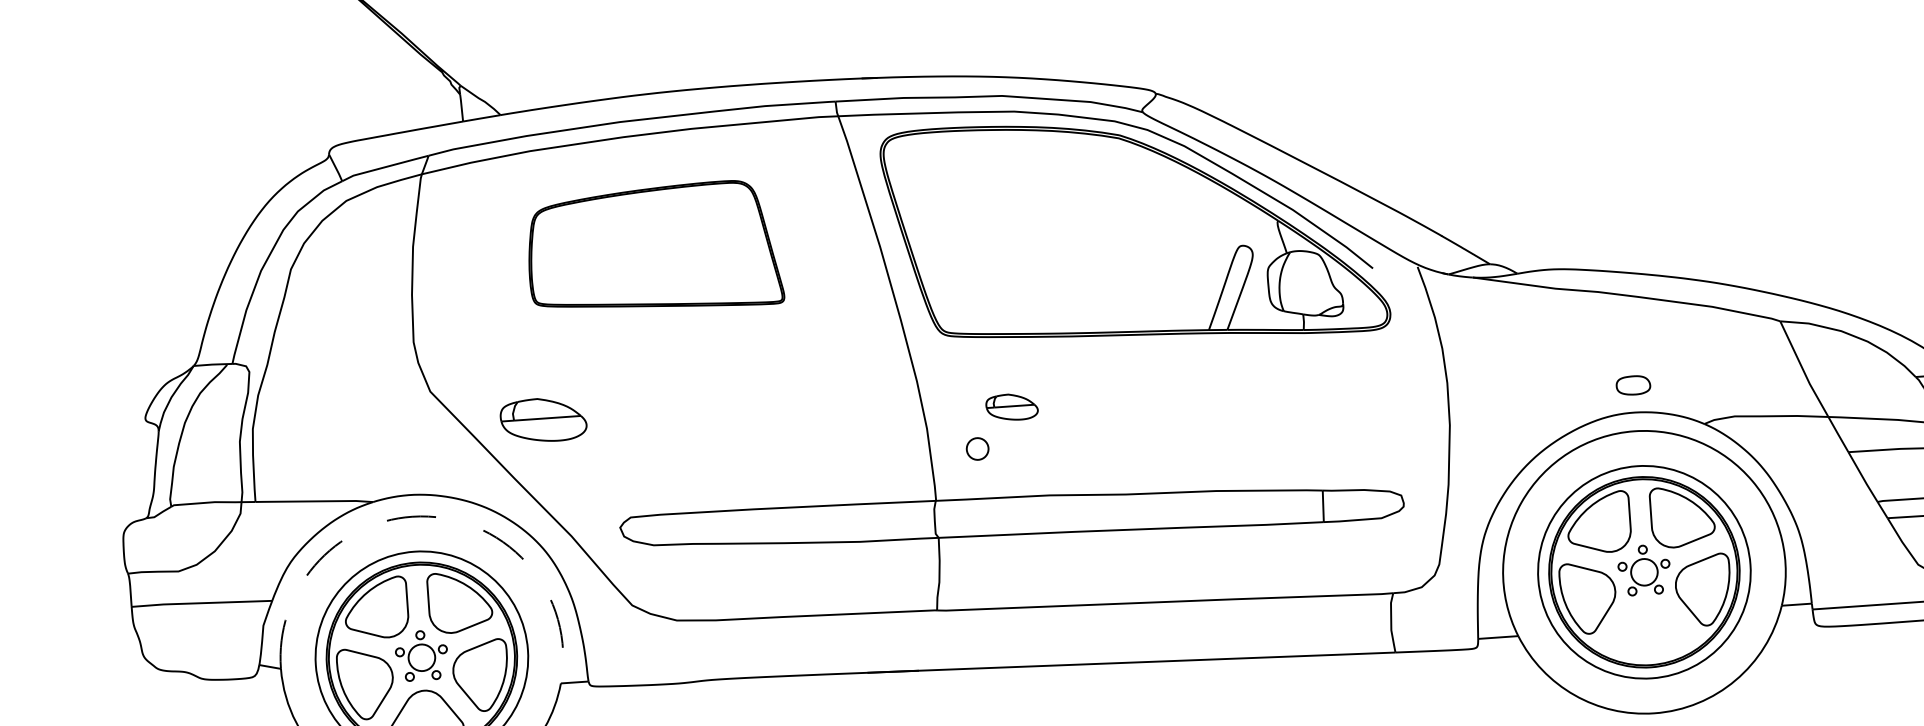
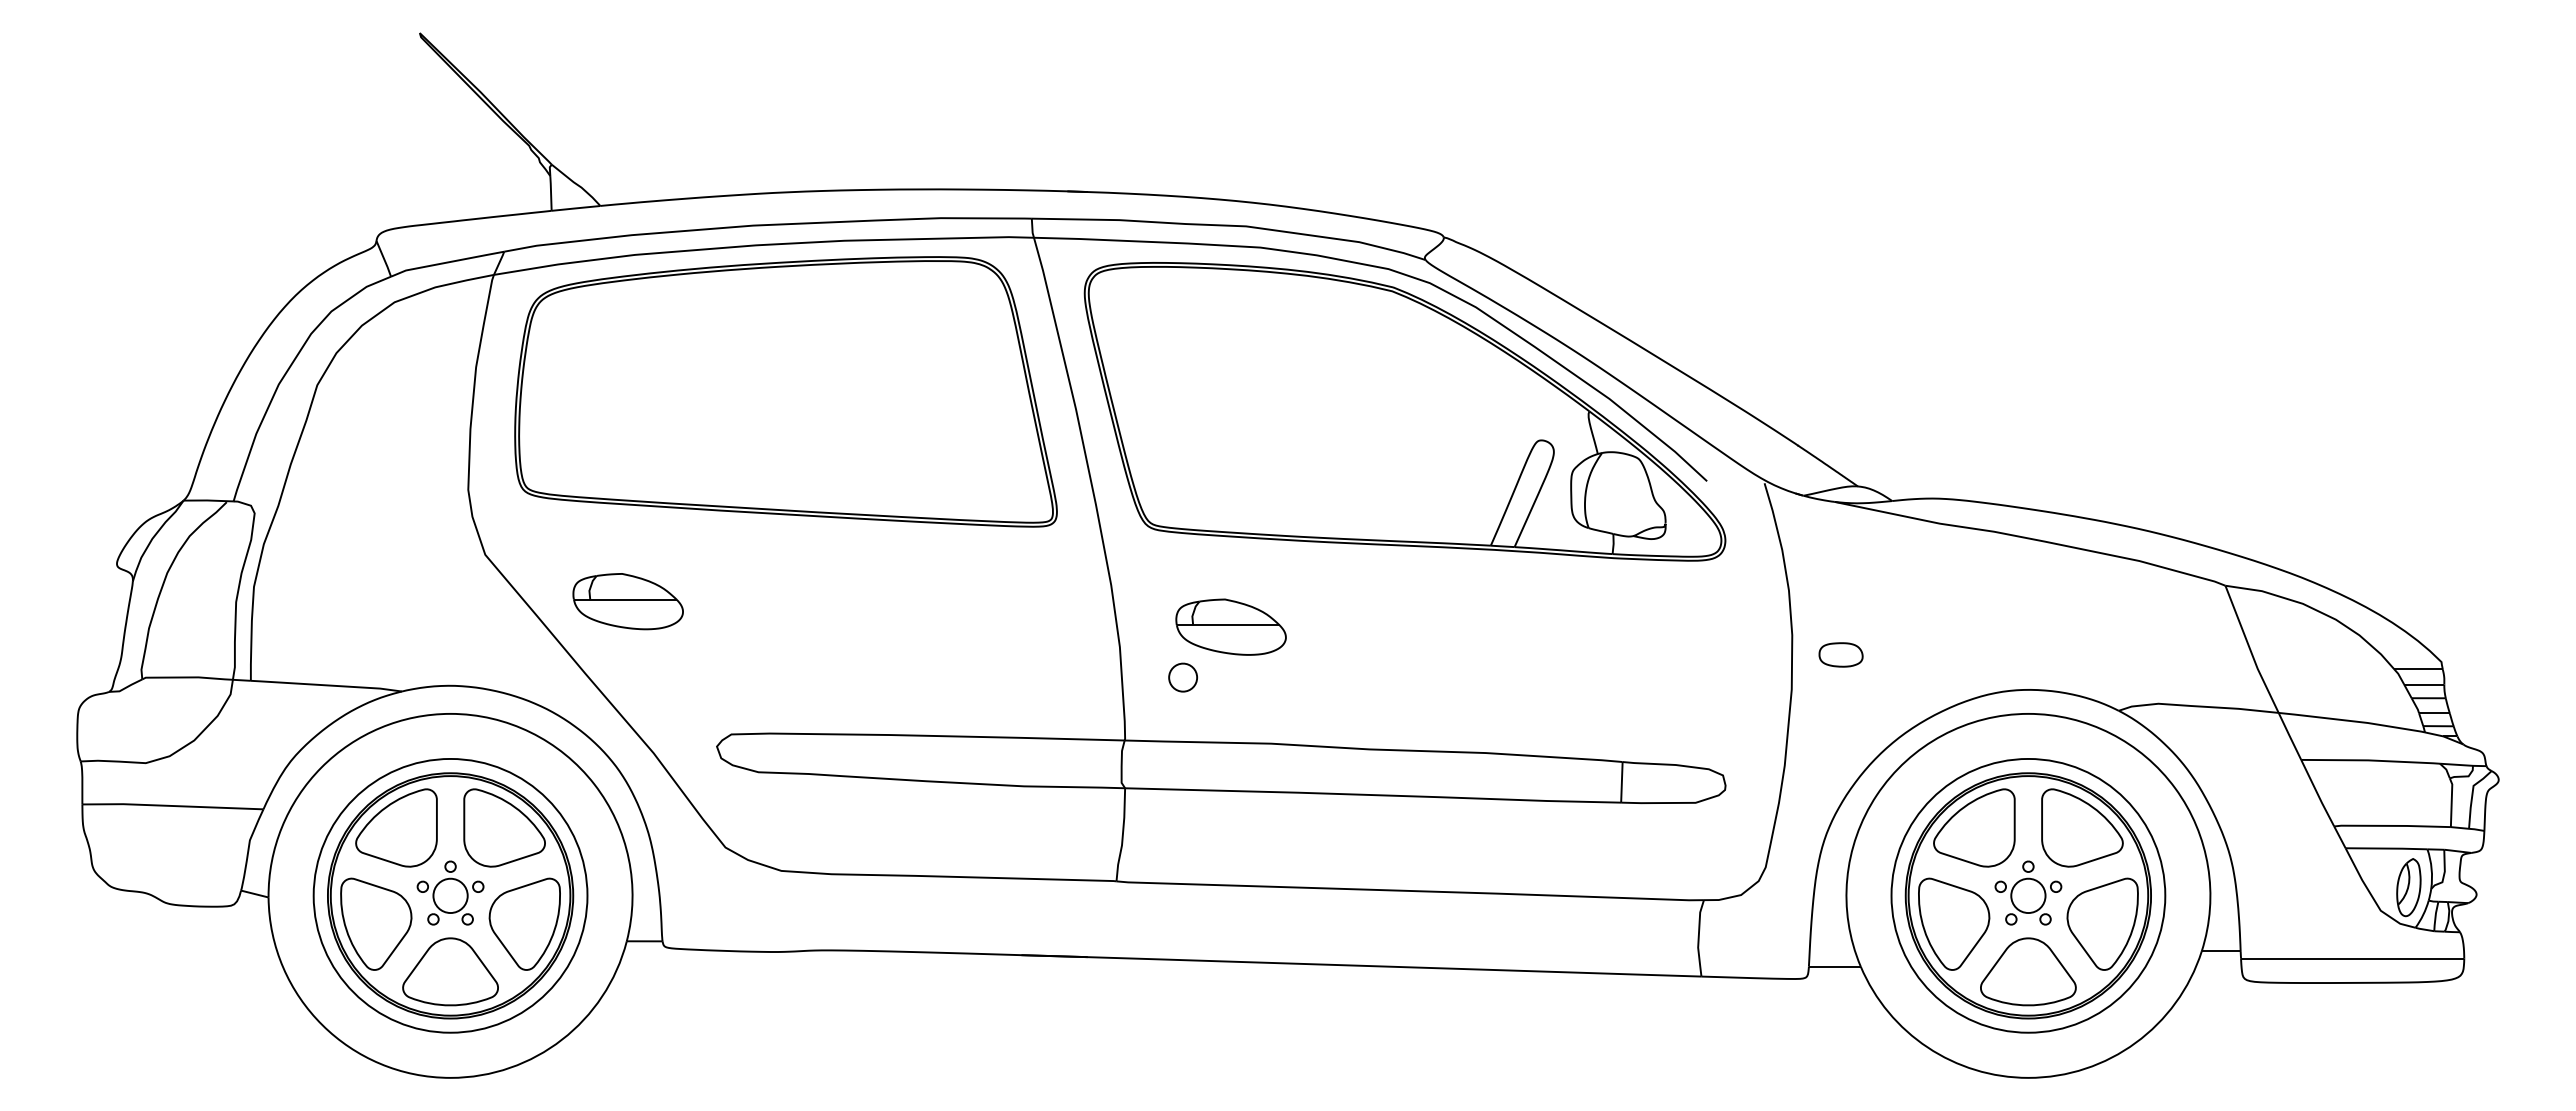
part: (654, 248) -> (785, 391), size x1.67
part: (1632, 385) -> (1840, 654), moved
part: (1011, 406) -> (1230, 626), size x1.67
line: (429, 516) -> (473, 715), dashed -> solid
part: (1648, 630) -> (2028, 971), added

